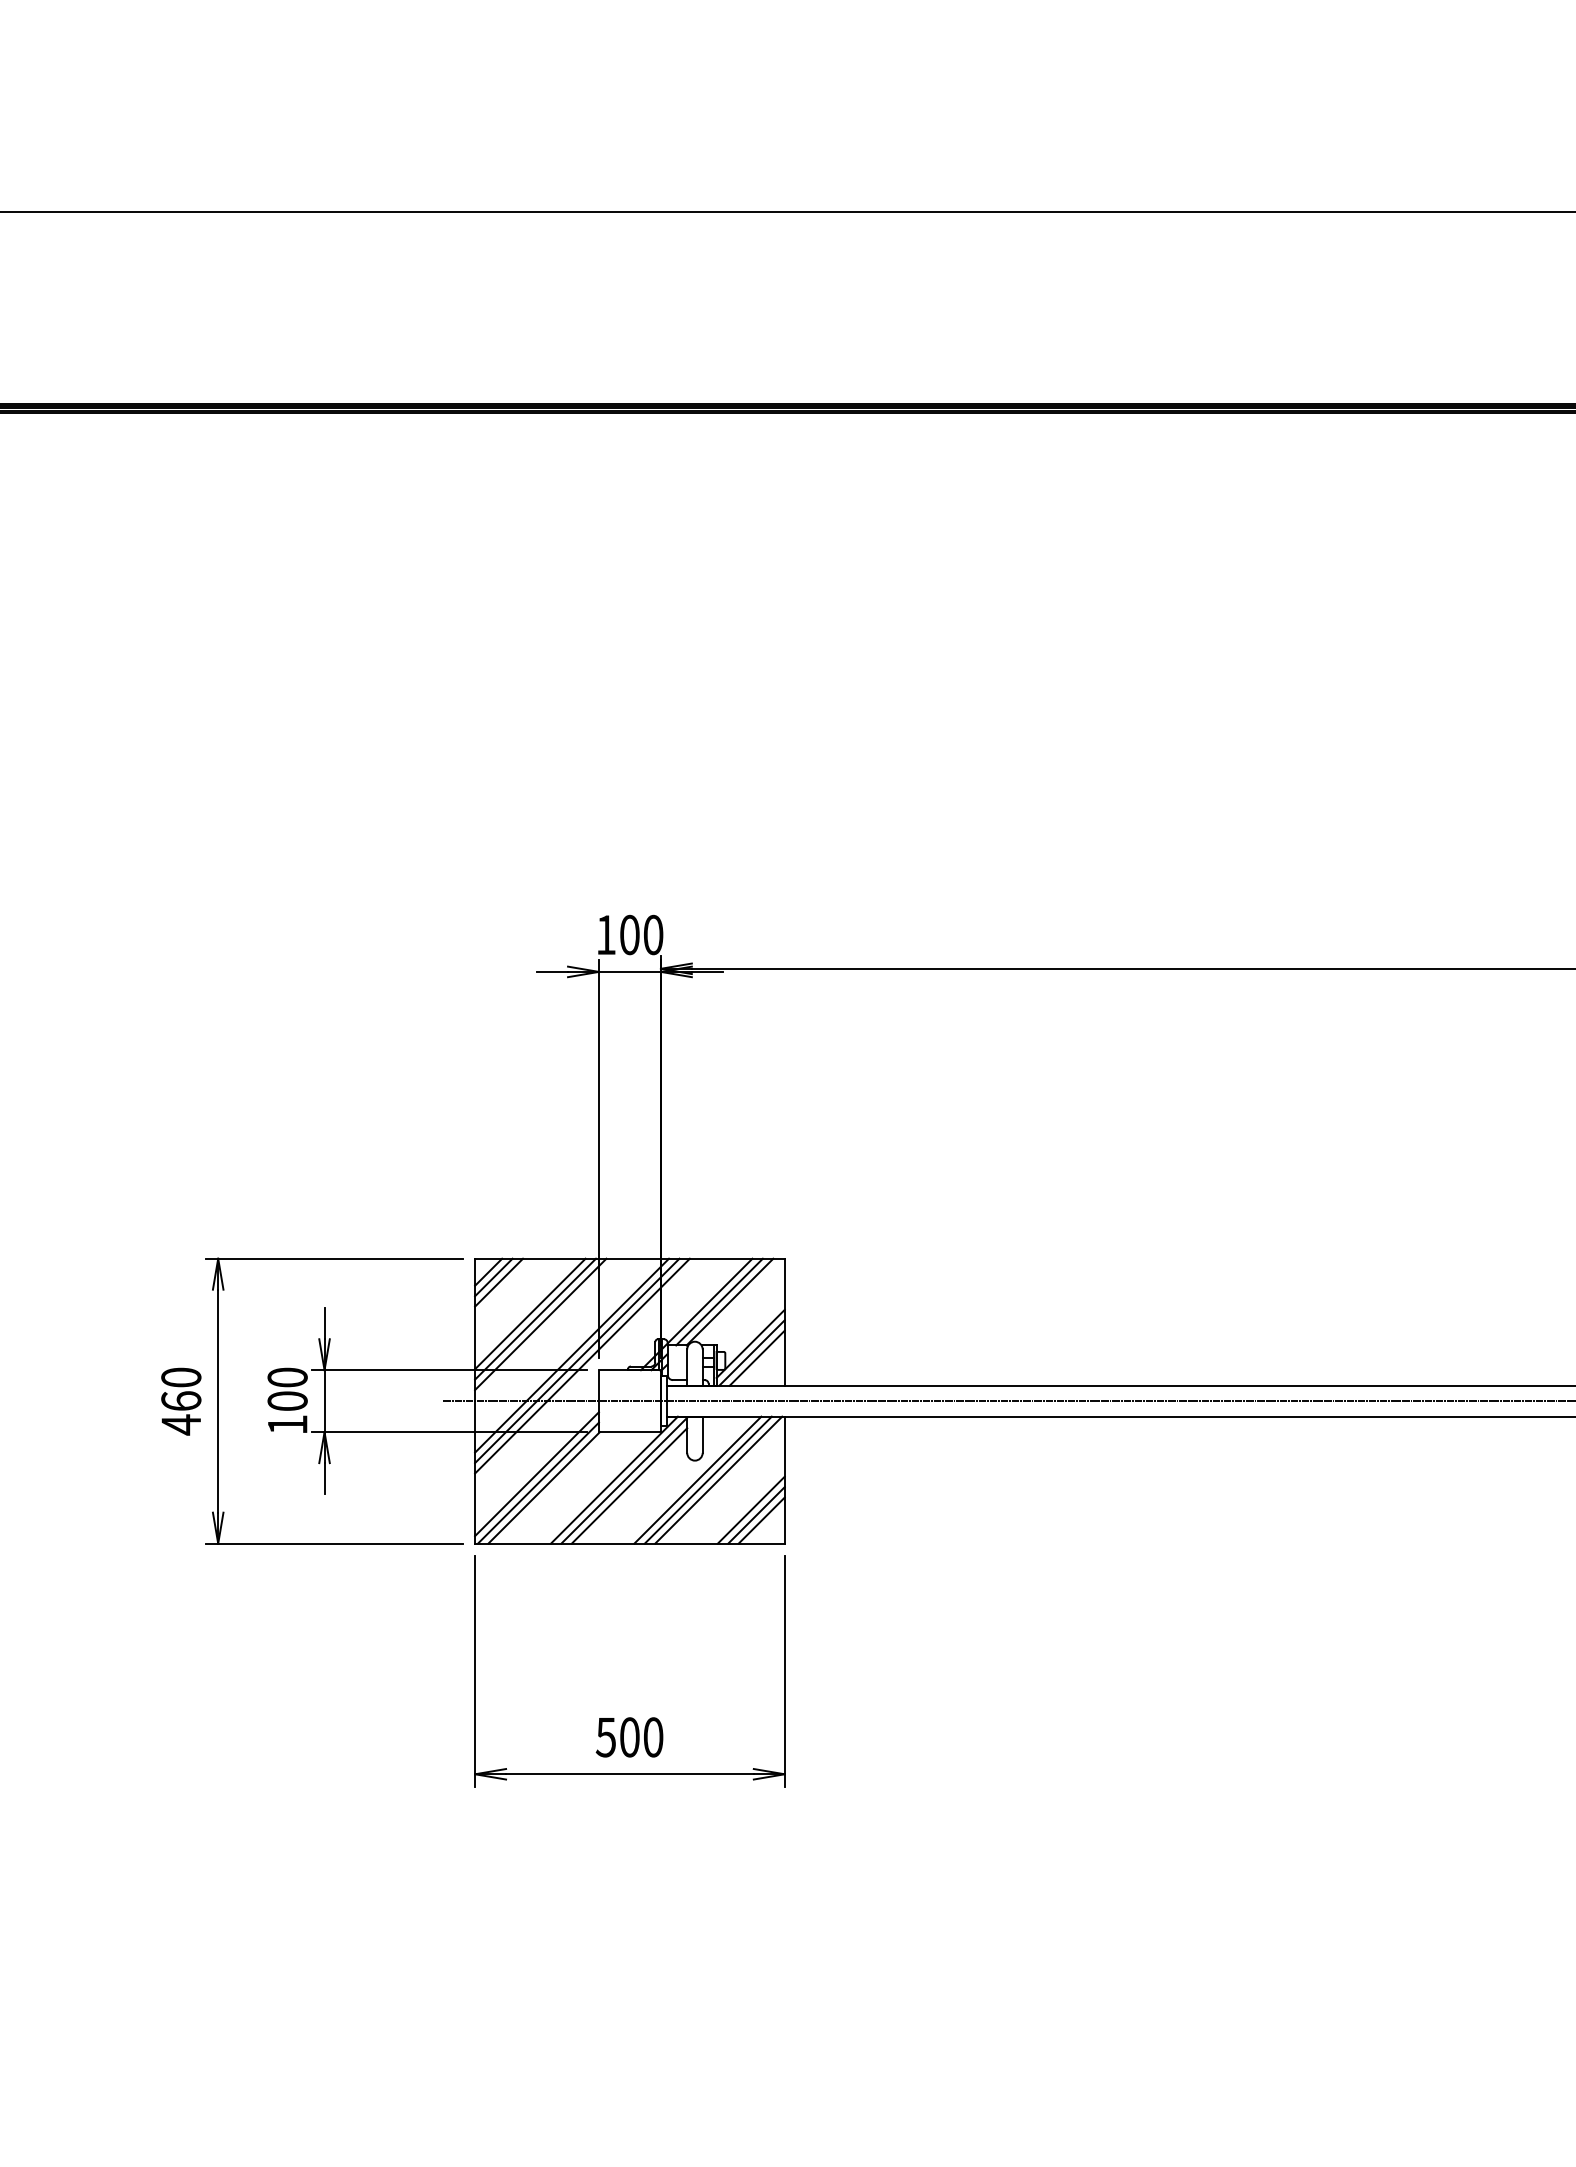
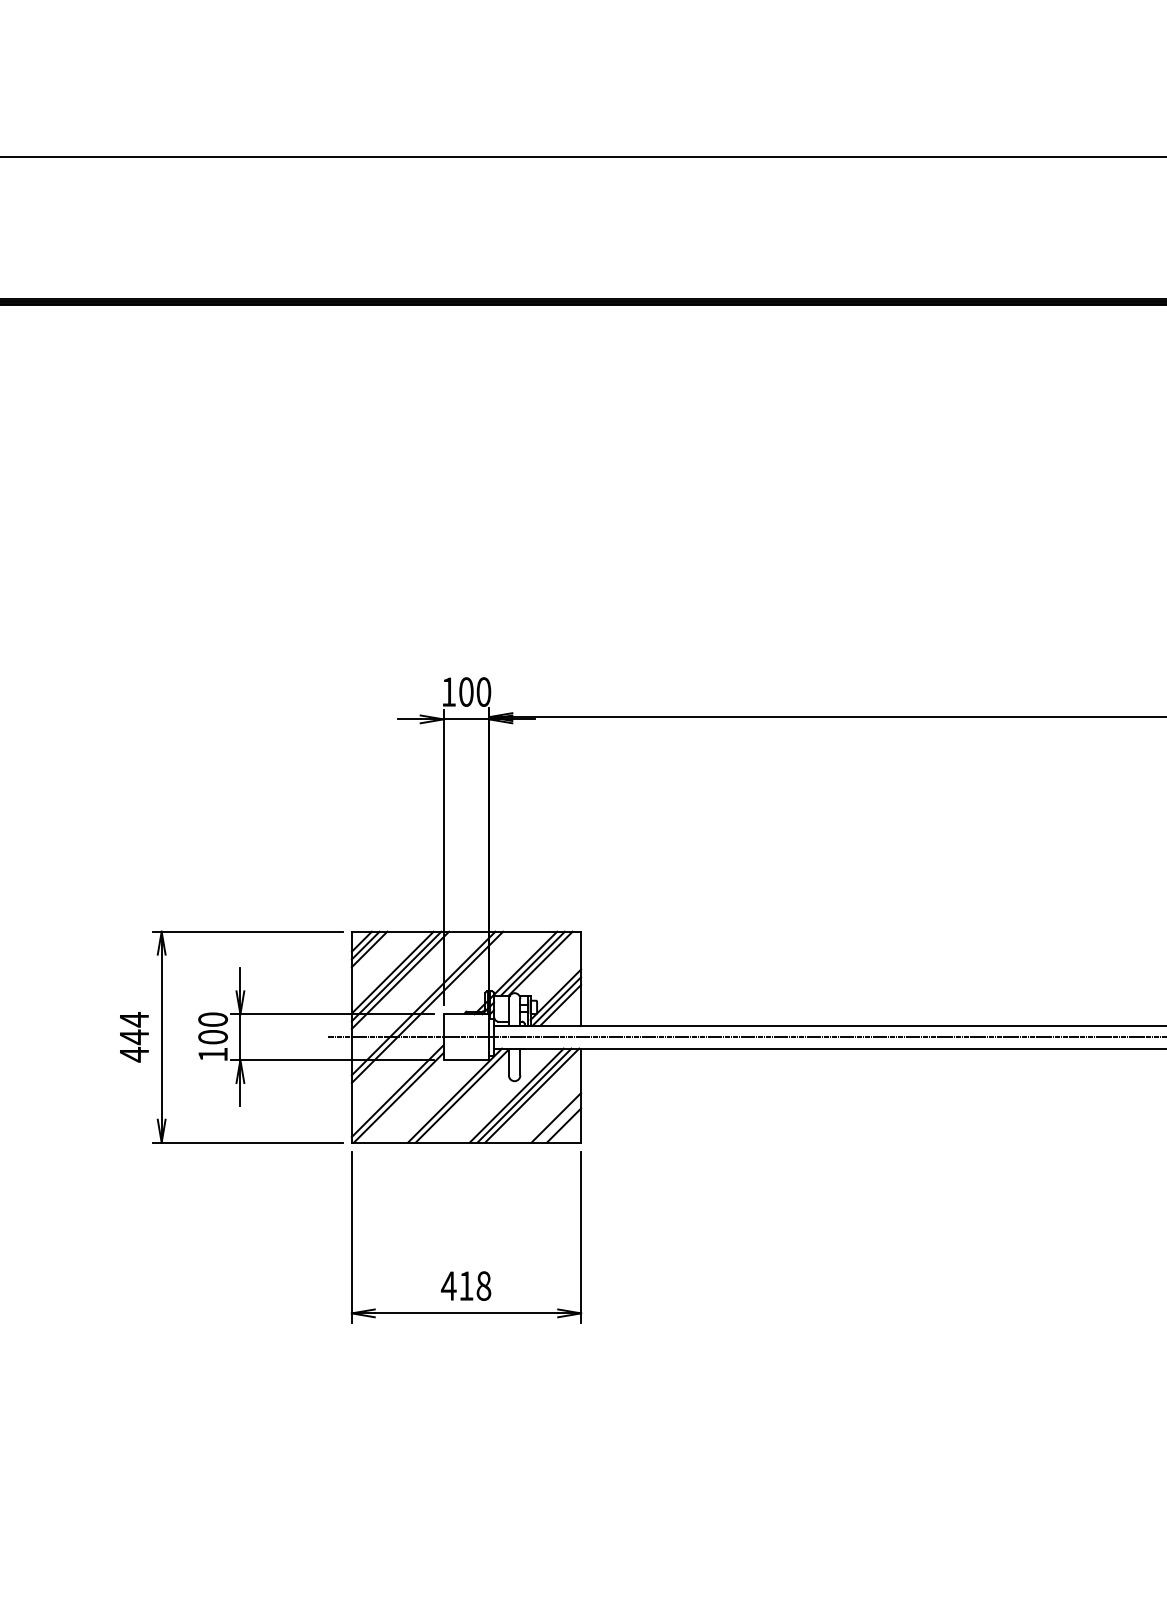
line: (582, 1365) -> (431, 1010), removed
text: (181, 1389) -> (134, 1028), 460 -> 444
line: (629, 1485) -> (466, 1099), removed
line: (543, 1487) -> (402, 1101), removed
line: (756, 1515) -> (560, 1121), removed
text: (629, 1737) -> (466, 1286), 500 -> 418

